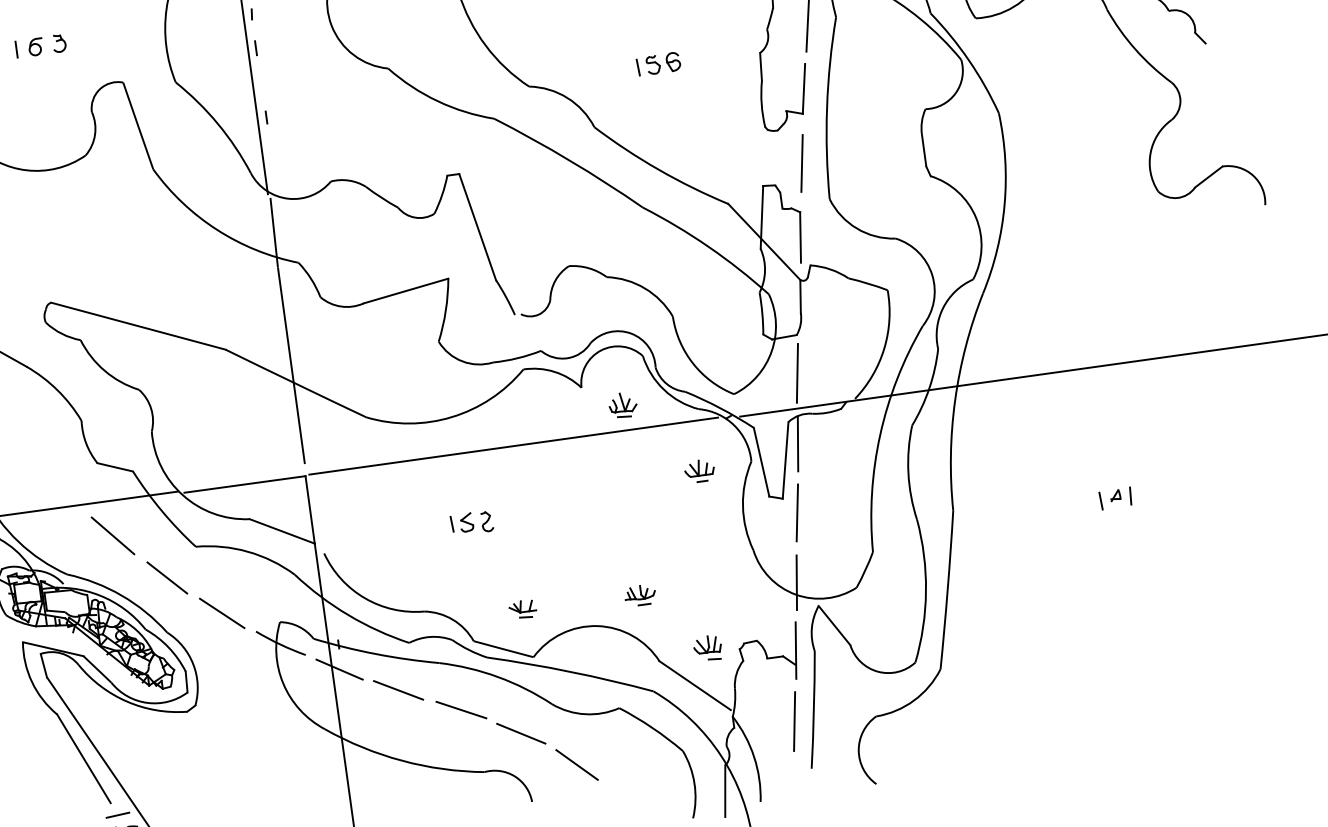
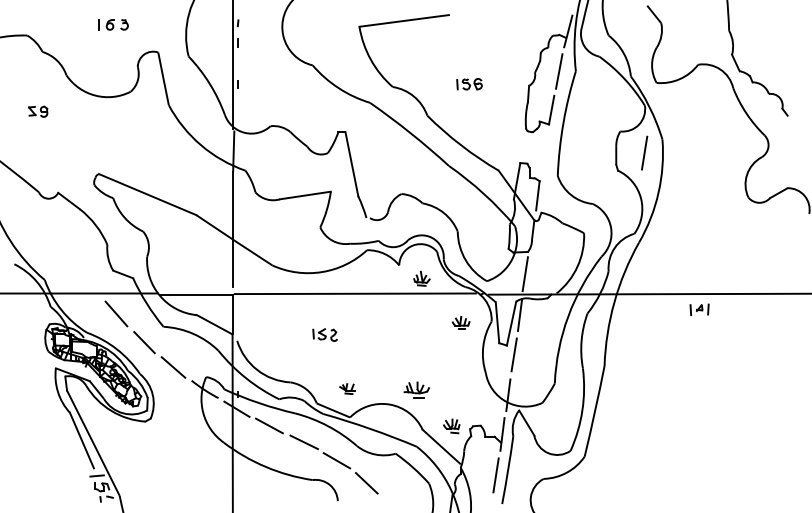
line: (801, 162) -> (644, 152), moved
part: (1115, 498) -> (699, 309), moved
part: (639, 596) -> (416, 390), size x1.4

